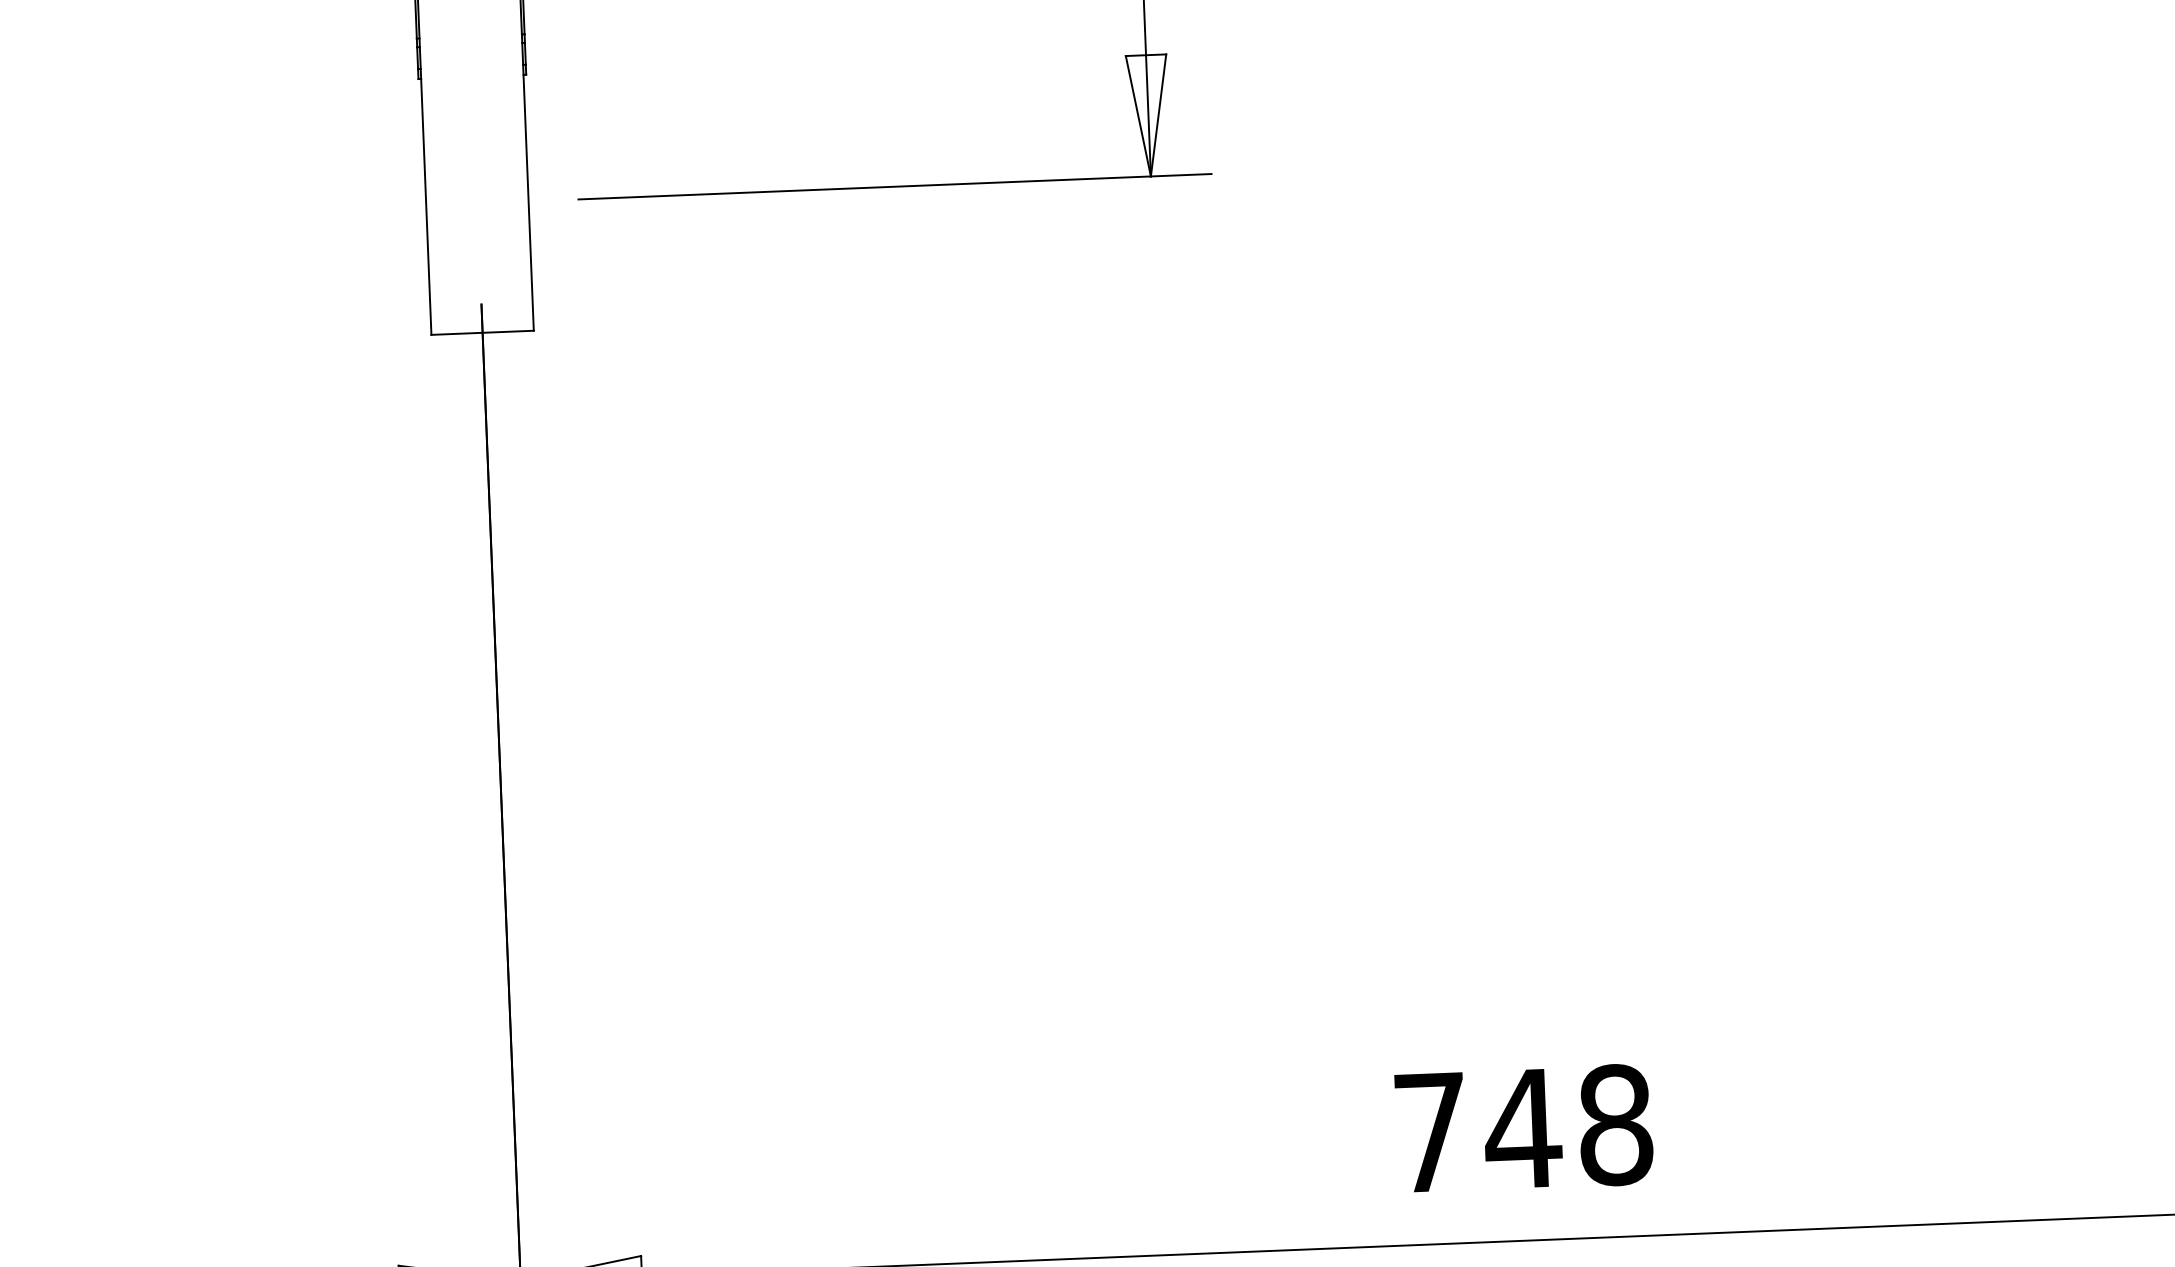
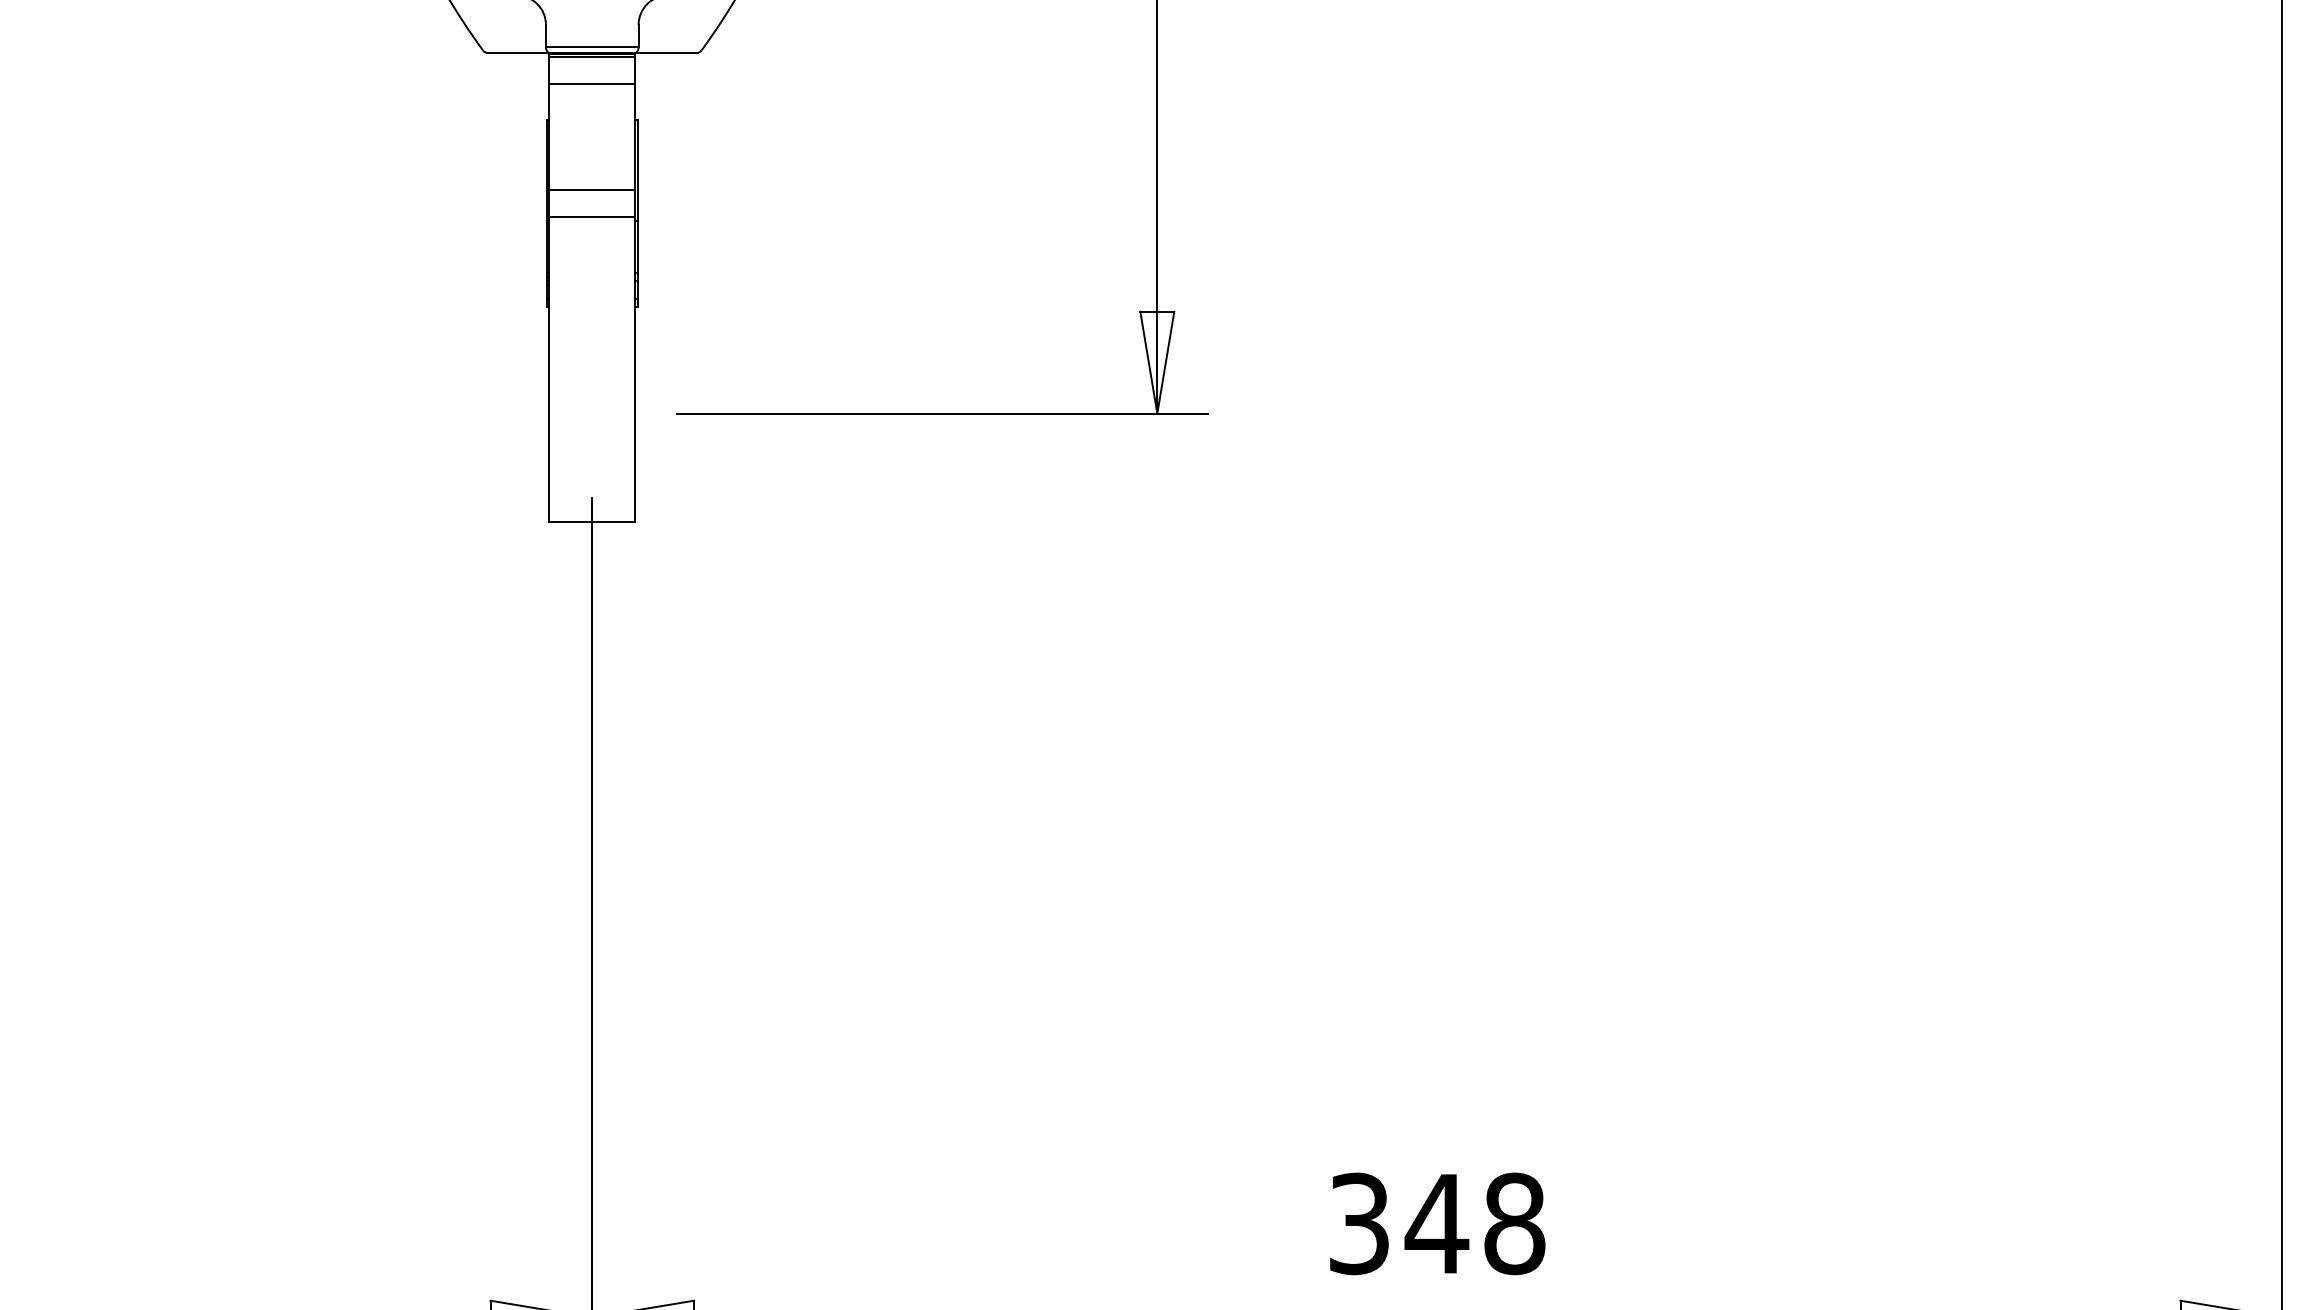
text: (1430, 1132) -> (1359, 1223), 748 -> 348

